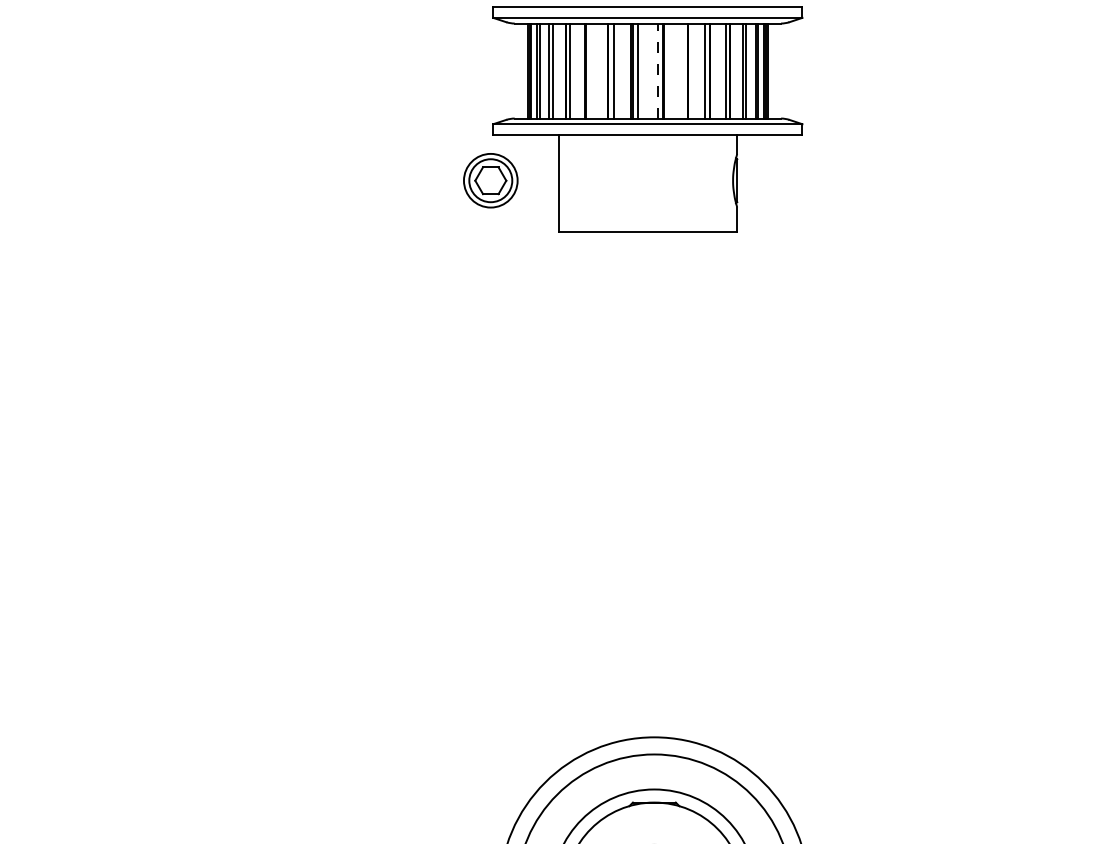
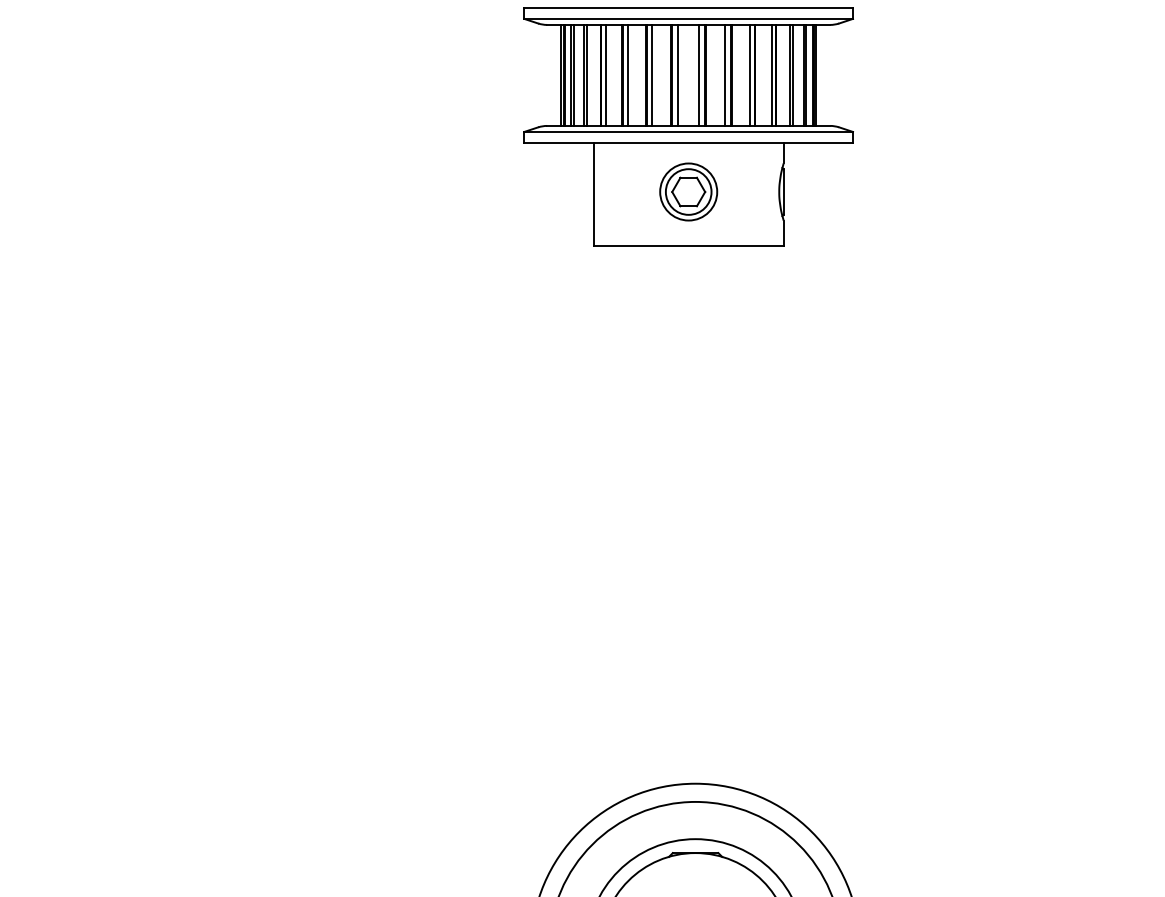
line: (658, 70) -> (699, 74), dashed -> solid
line: (590, 71) -> (627, 75), added
line: (682, 71) -> (725, 75), added
part: (490, 180) -> (688, 191), moved

